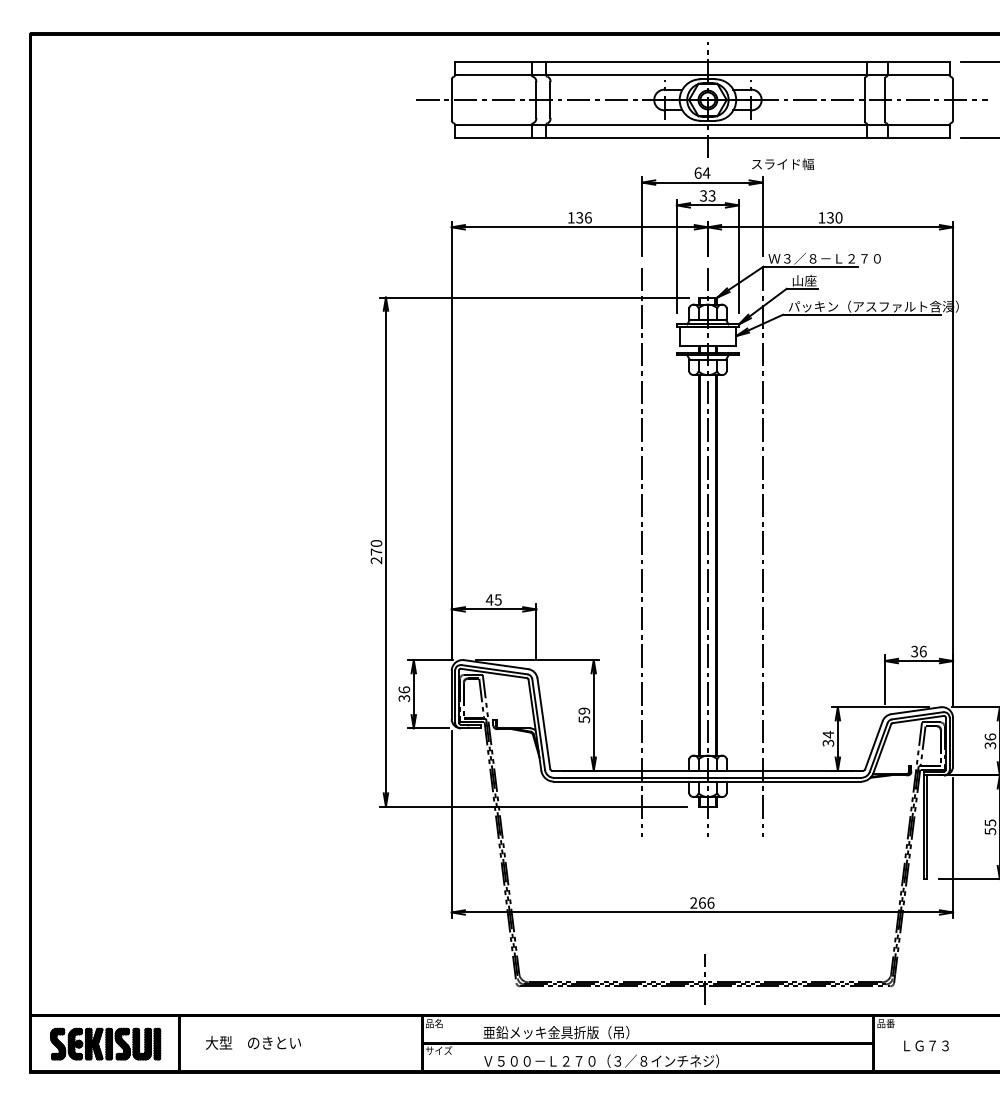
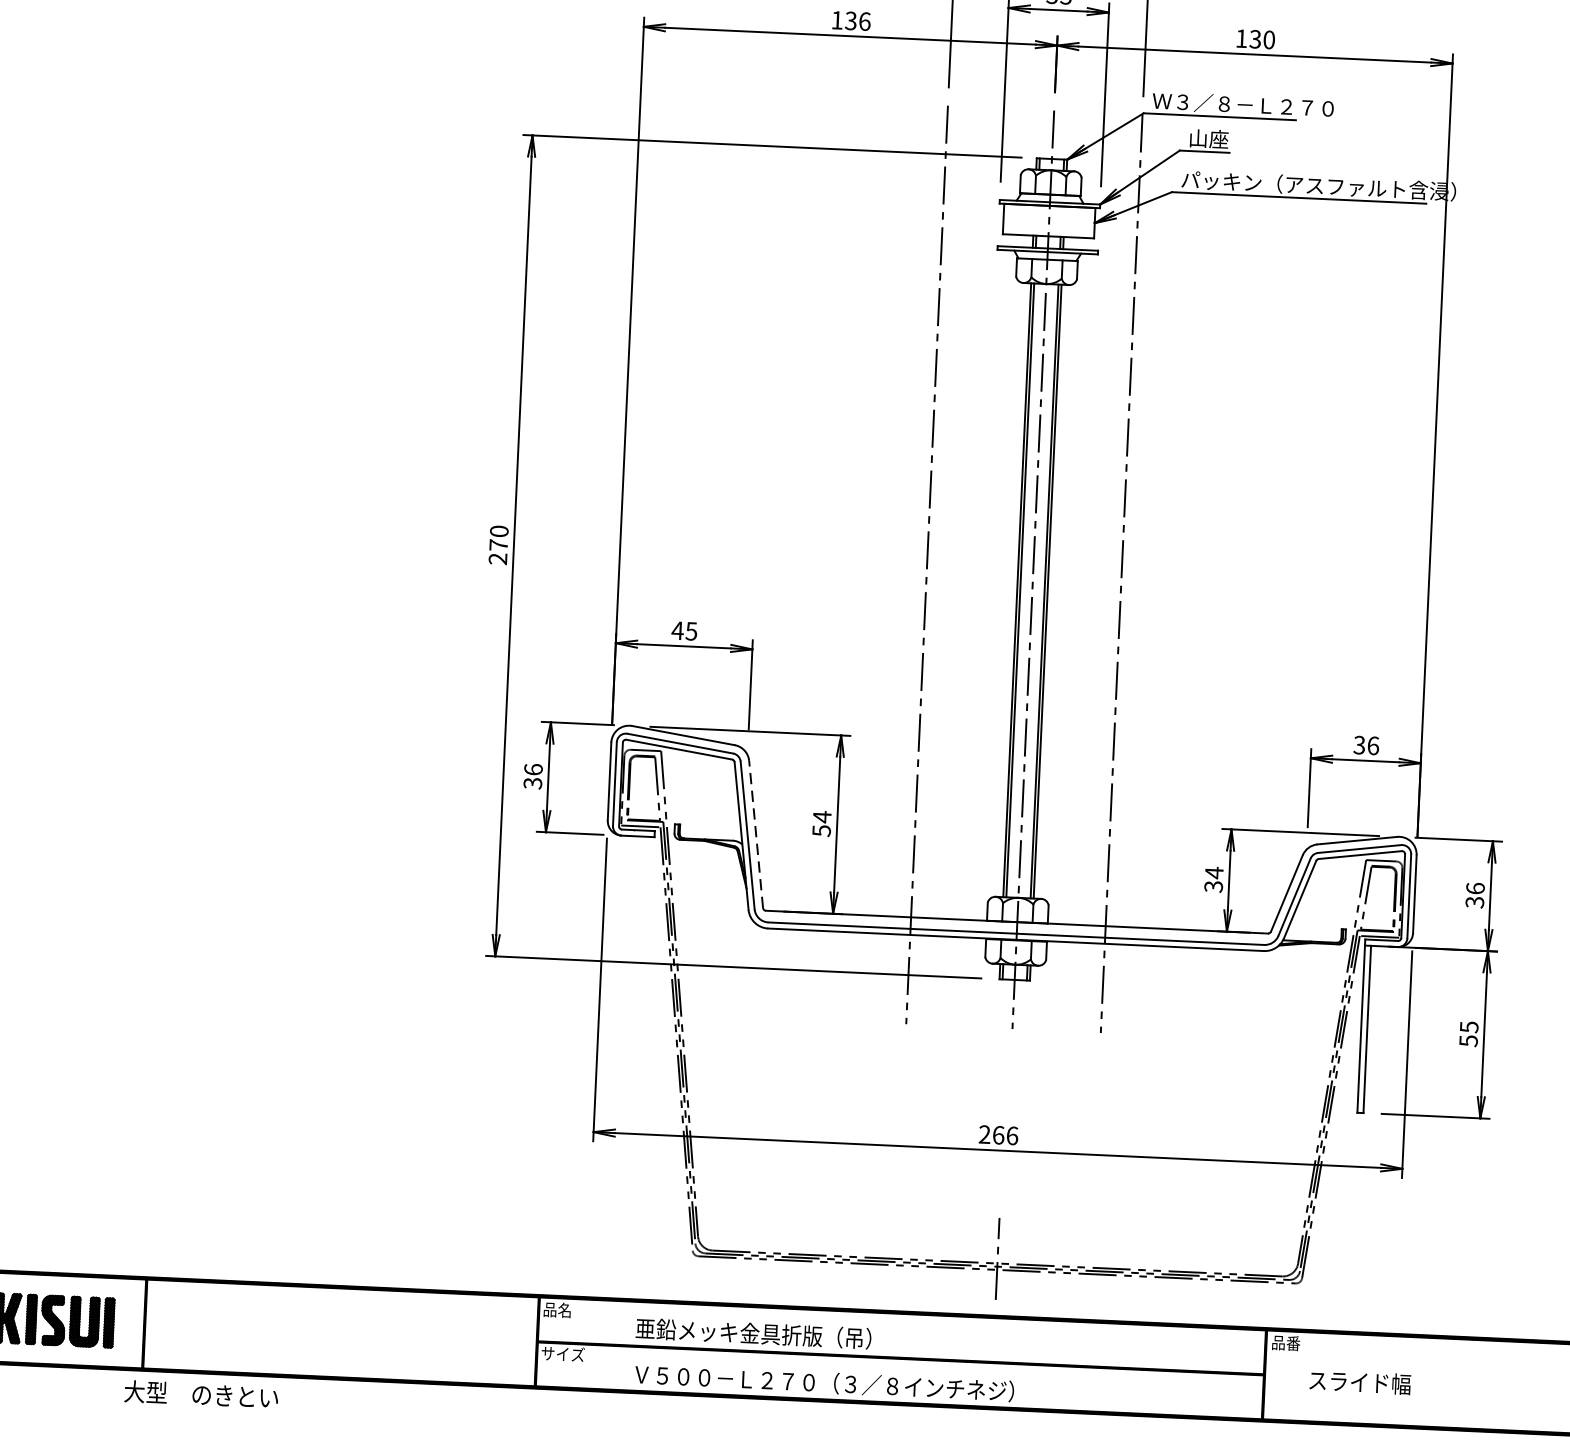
text: (584, 710) -> (822, 816), 59 -> 54
line: (543, 723) -> (755, 834), solid -> dashed
text: (253, 1042) -> (201, 1394), moved
text: (932, 1045) -> (1359, 1381), ＬＧ７３ -> スライド幅

